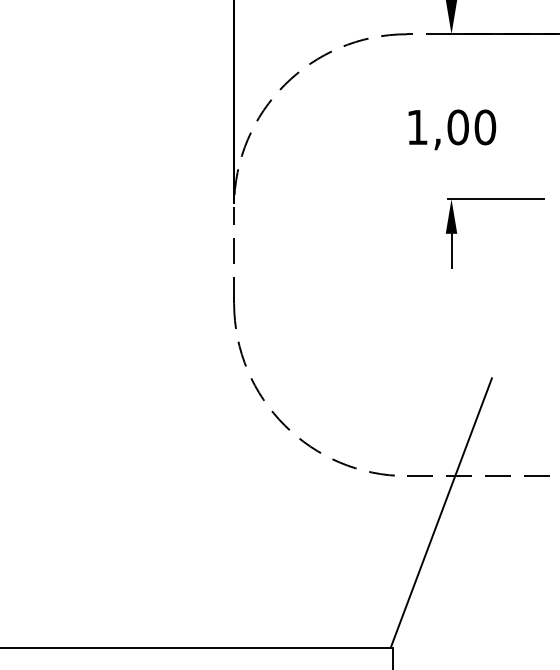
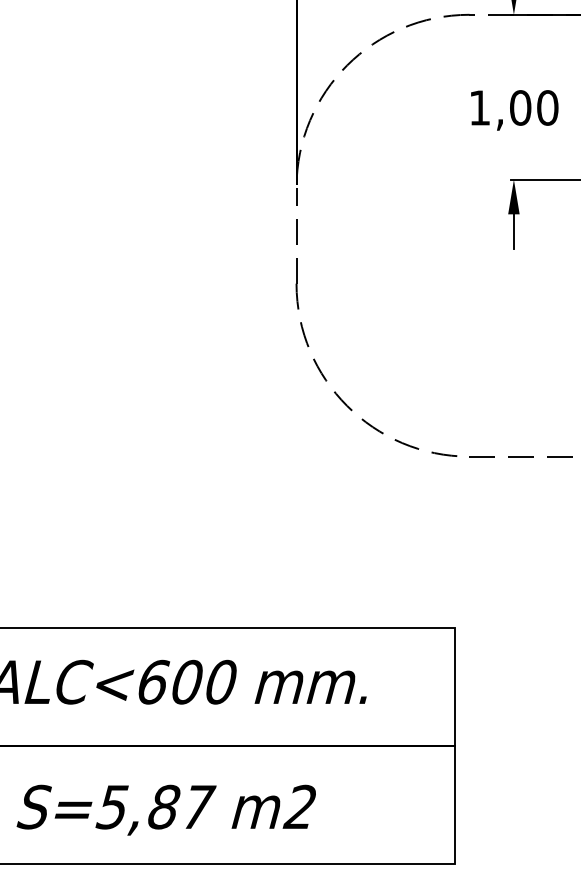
line: (441, 511) -> (503, 492), removed

